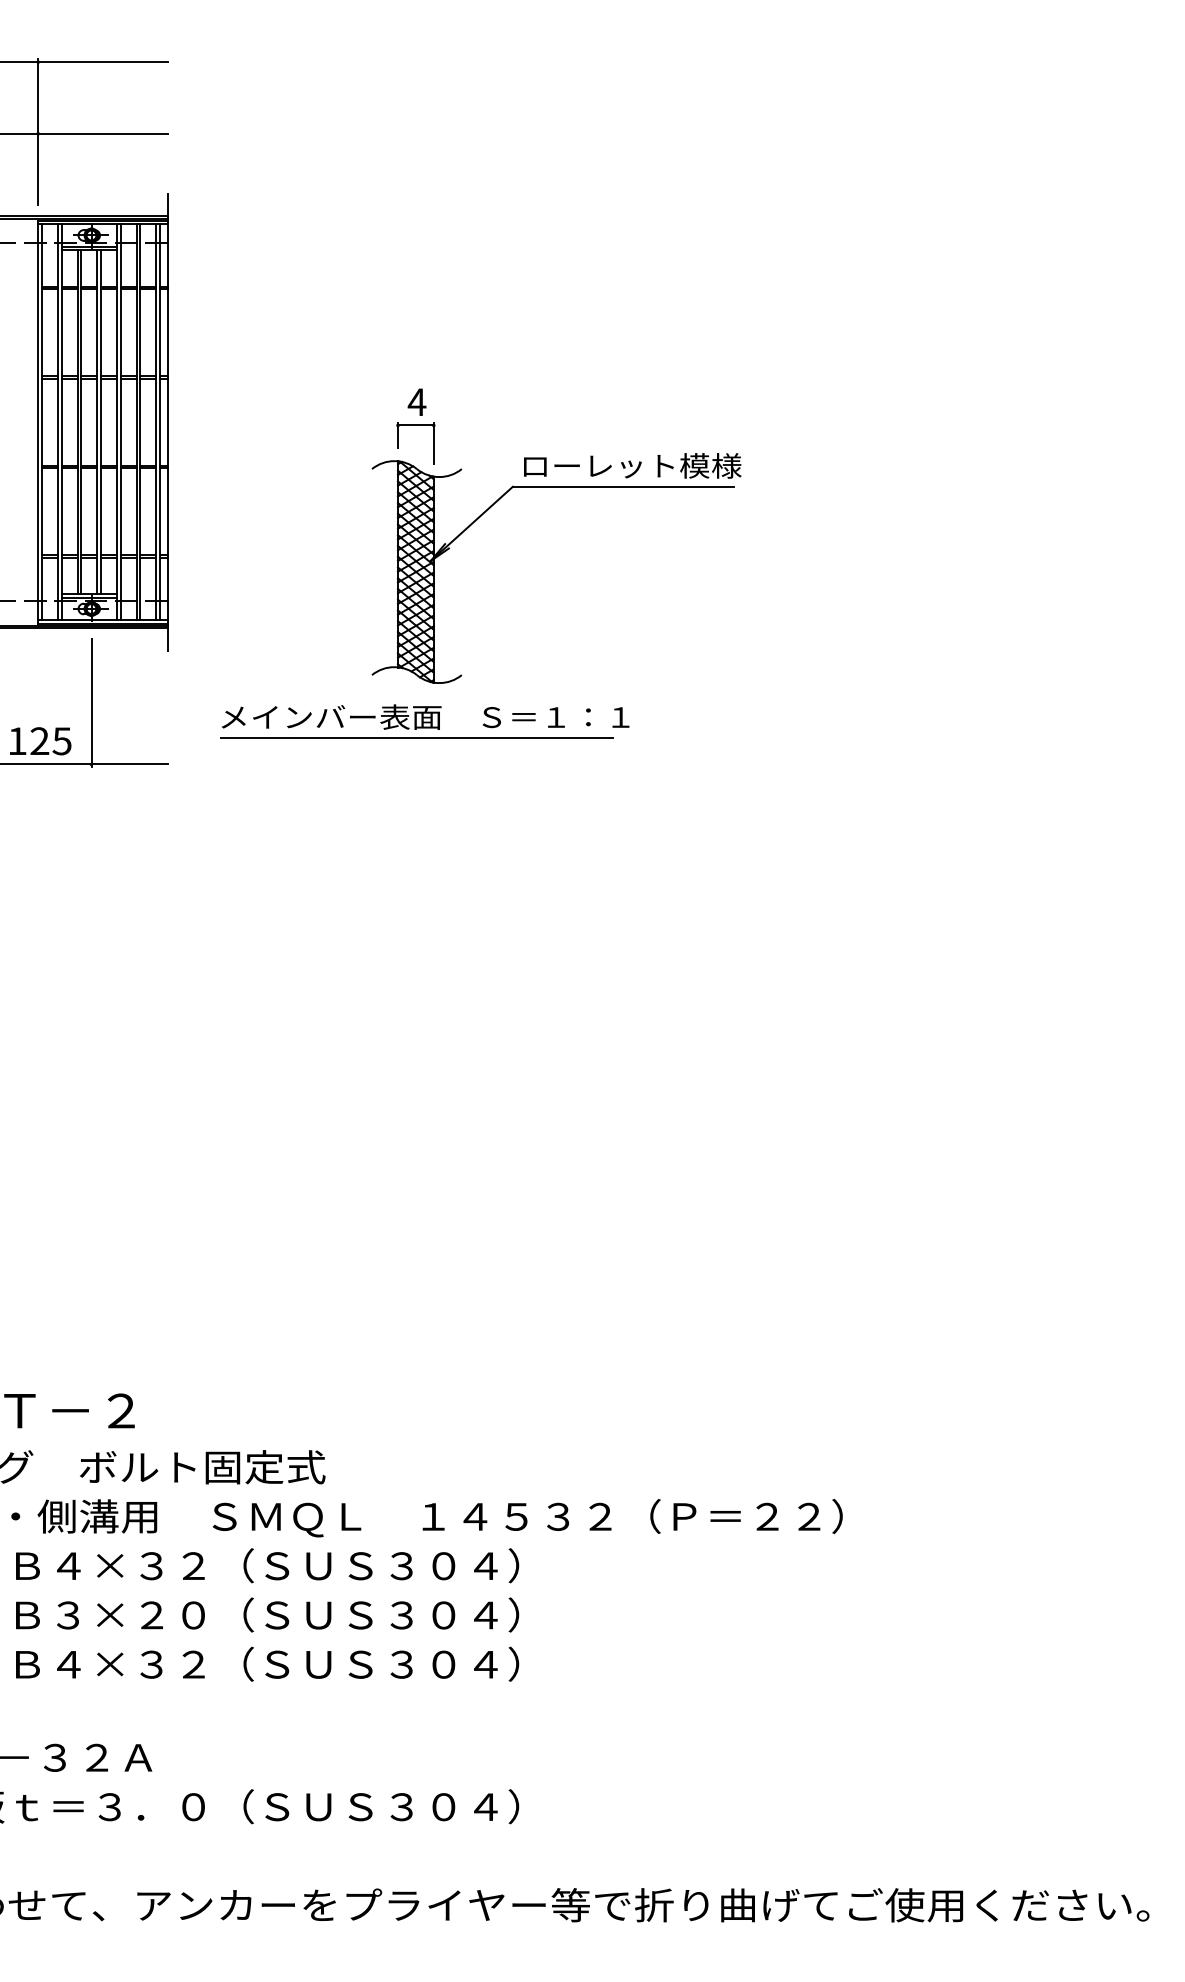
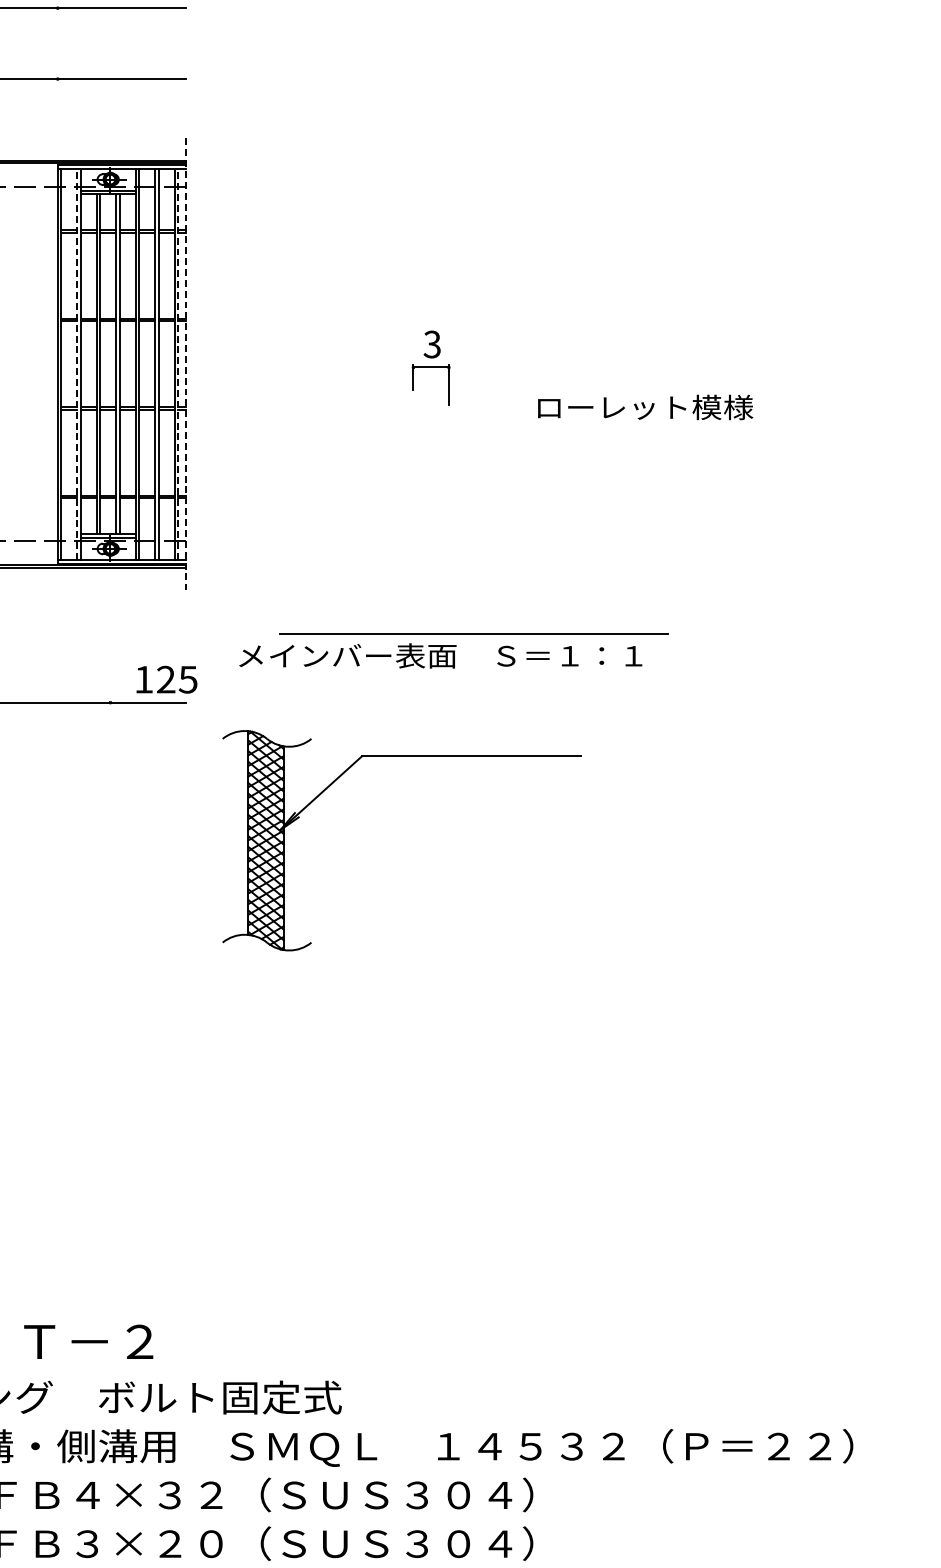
line: (38, 132) -> (58, 77), removed
text: (416, 402) -> (431, 344), 4 -> 3
line: (57, 422) -> (76, 364), solid -> dashed
line: (160, 422) -> (178, 364), solid -> dashed
line: (168, 422) -> (186, 364), solid -> dashed
part: (552, 487) -> (401, 757), moved
line: (91, 703) -> (110, 642), removed
line: (416, 737) -> (473, 633), moved
text: (40, 741) -> (166, 679), moved

